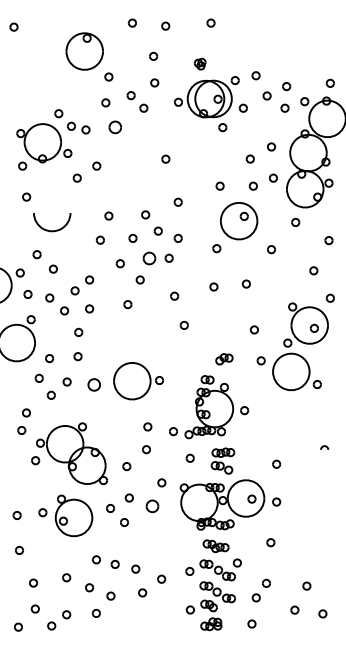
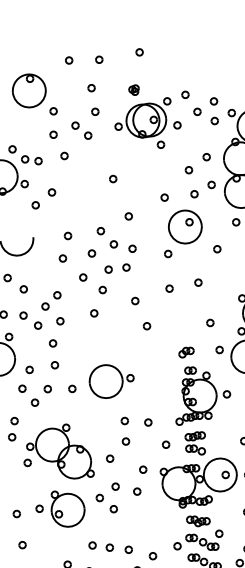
part: (114, 127) -> (63, 155), size x0.62
part: (148, 257) -> (107, 269), size x0.62
part: (93, 384) -> (71, 388), size x0.62
part: (216, 407) -> (201, 394), moved
part: (152, 505) -> (137, 490), size x0.62

